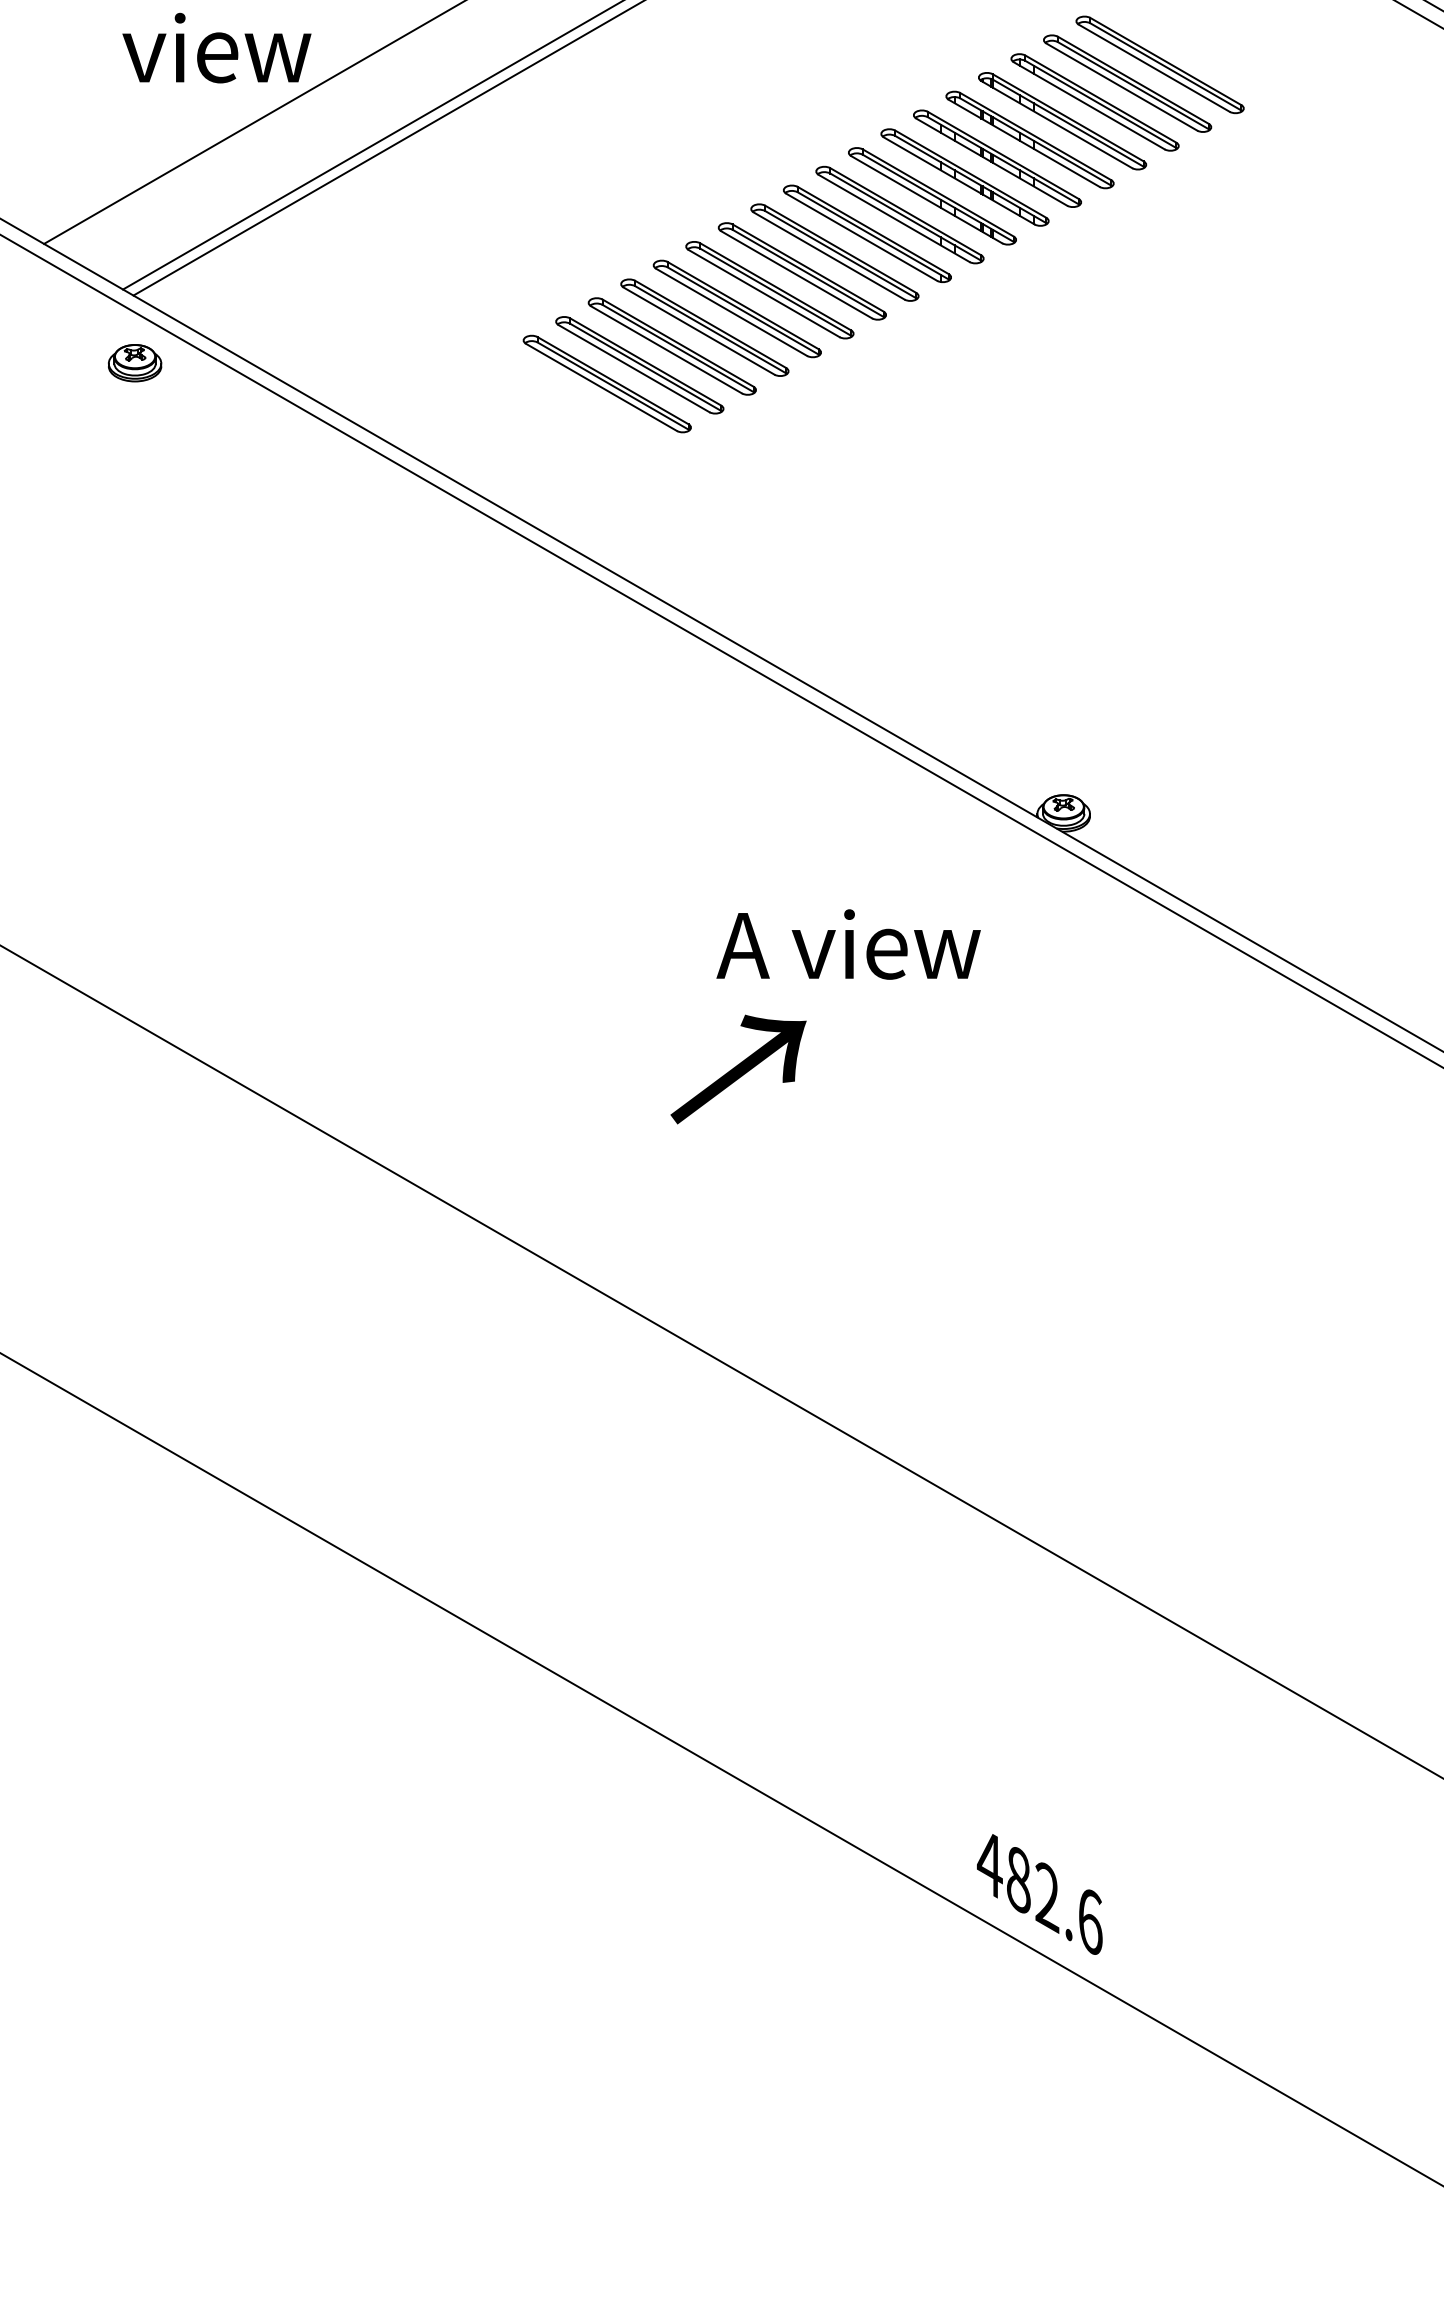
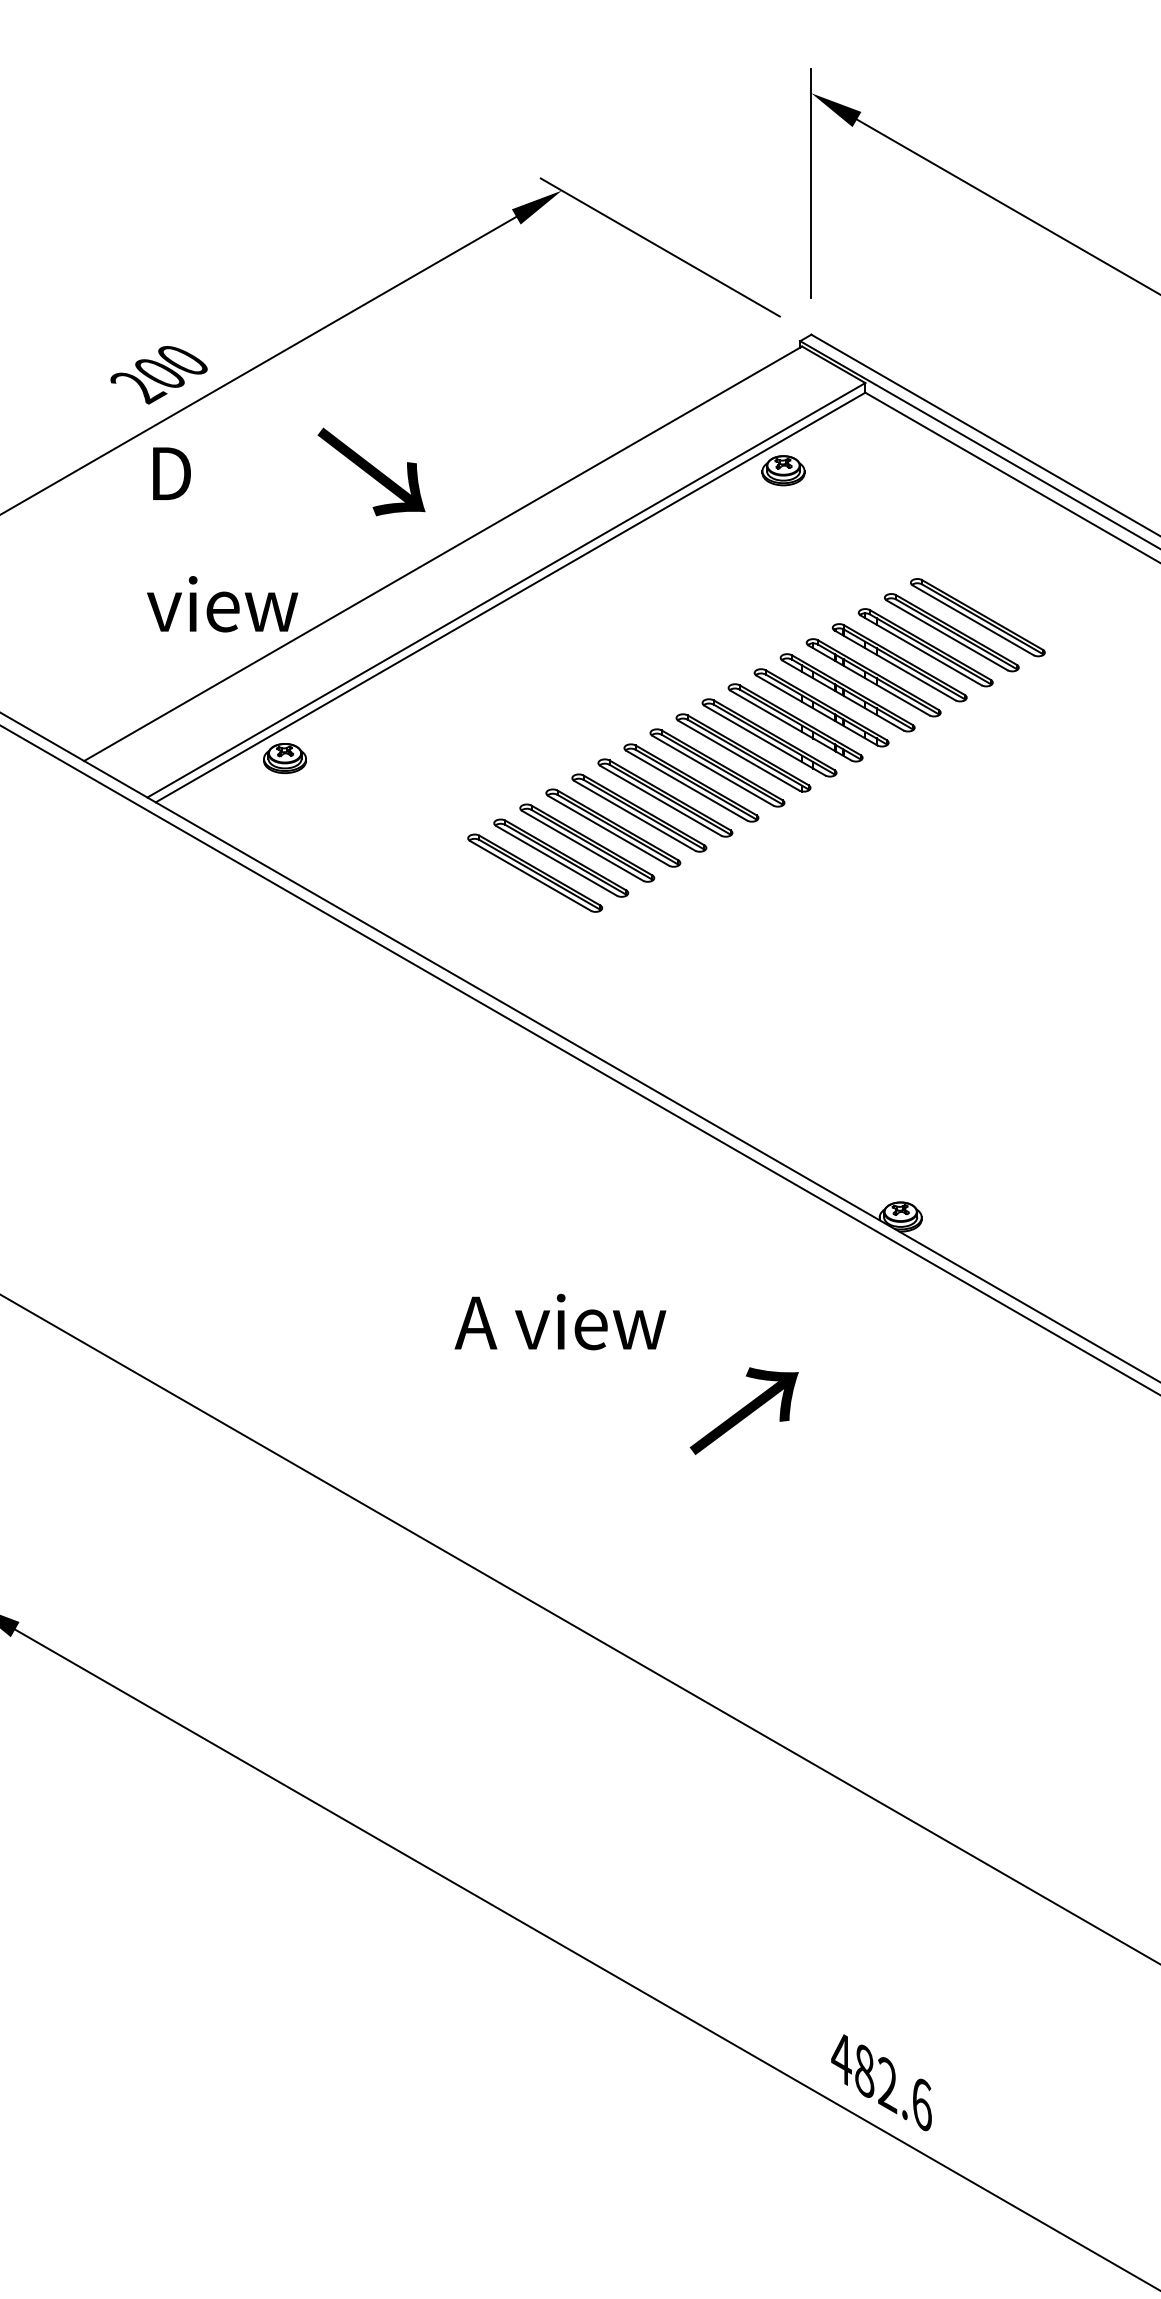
part: (134, 363) -> (284, 758), moved
text: (848, 943) -> (560, 1321), moved
text: (737, 1068) -> (743, 1410), moved

